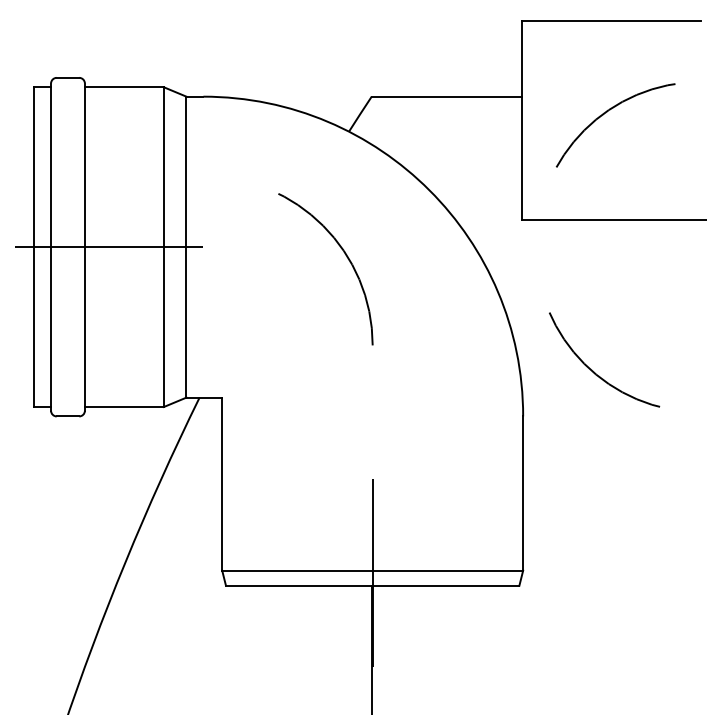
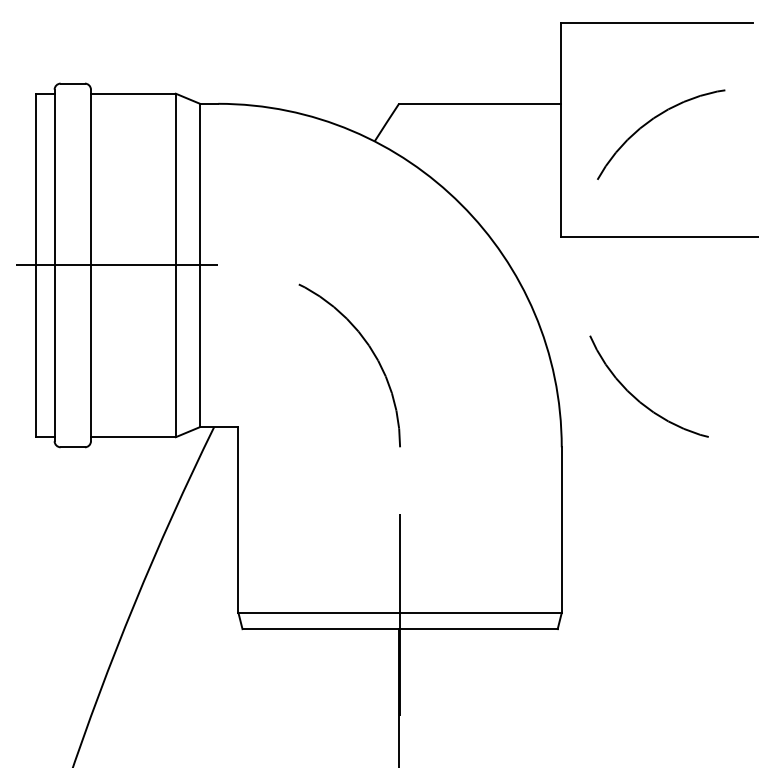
arc: (346, 257) -> (371, 352), moved

